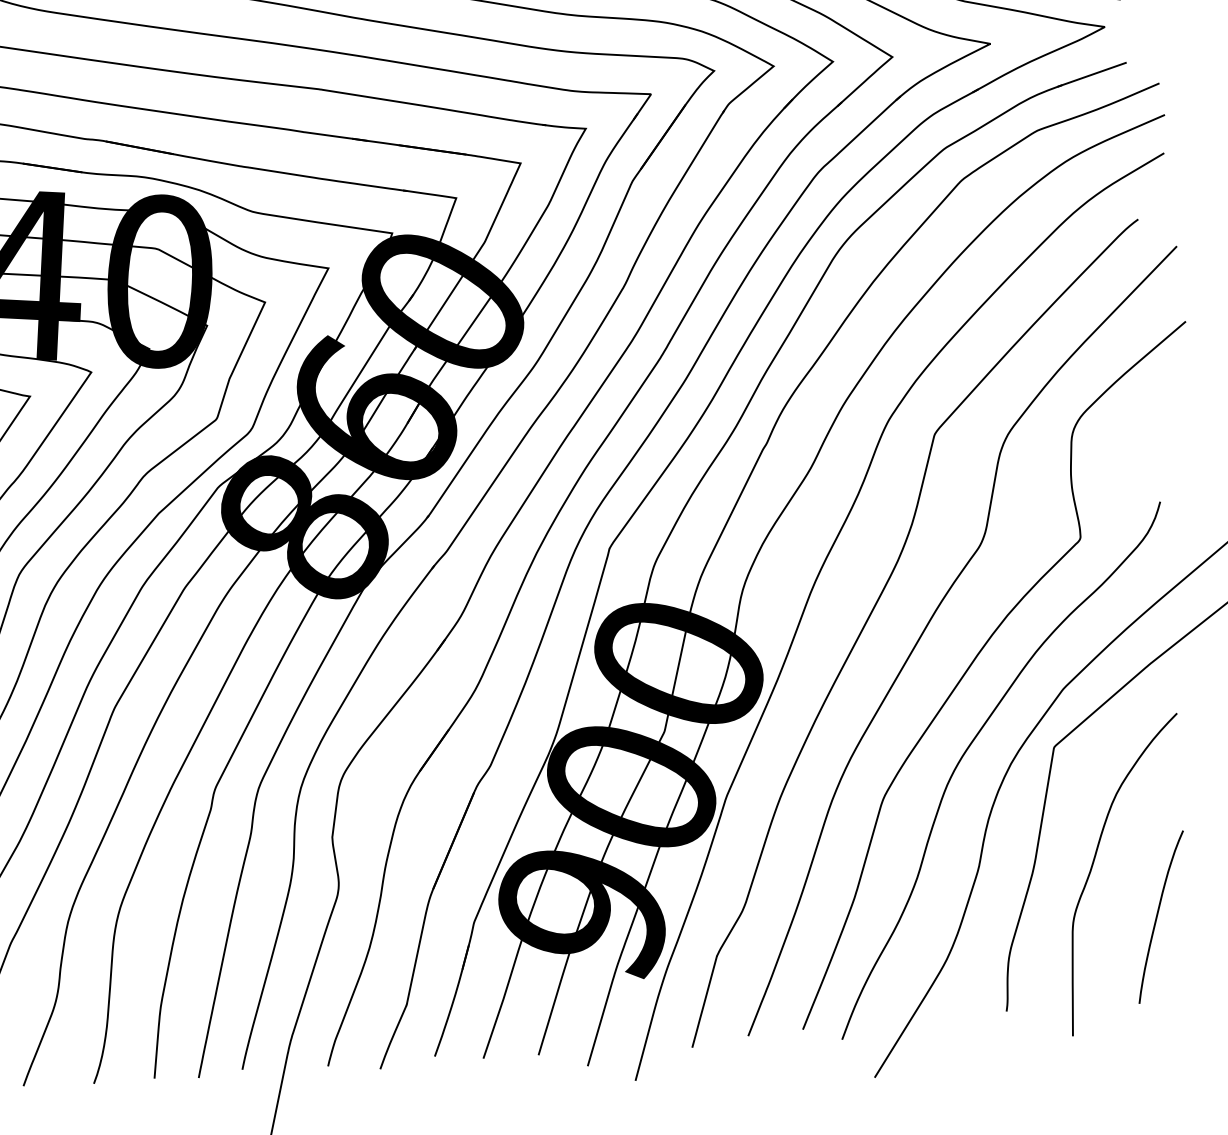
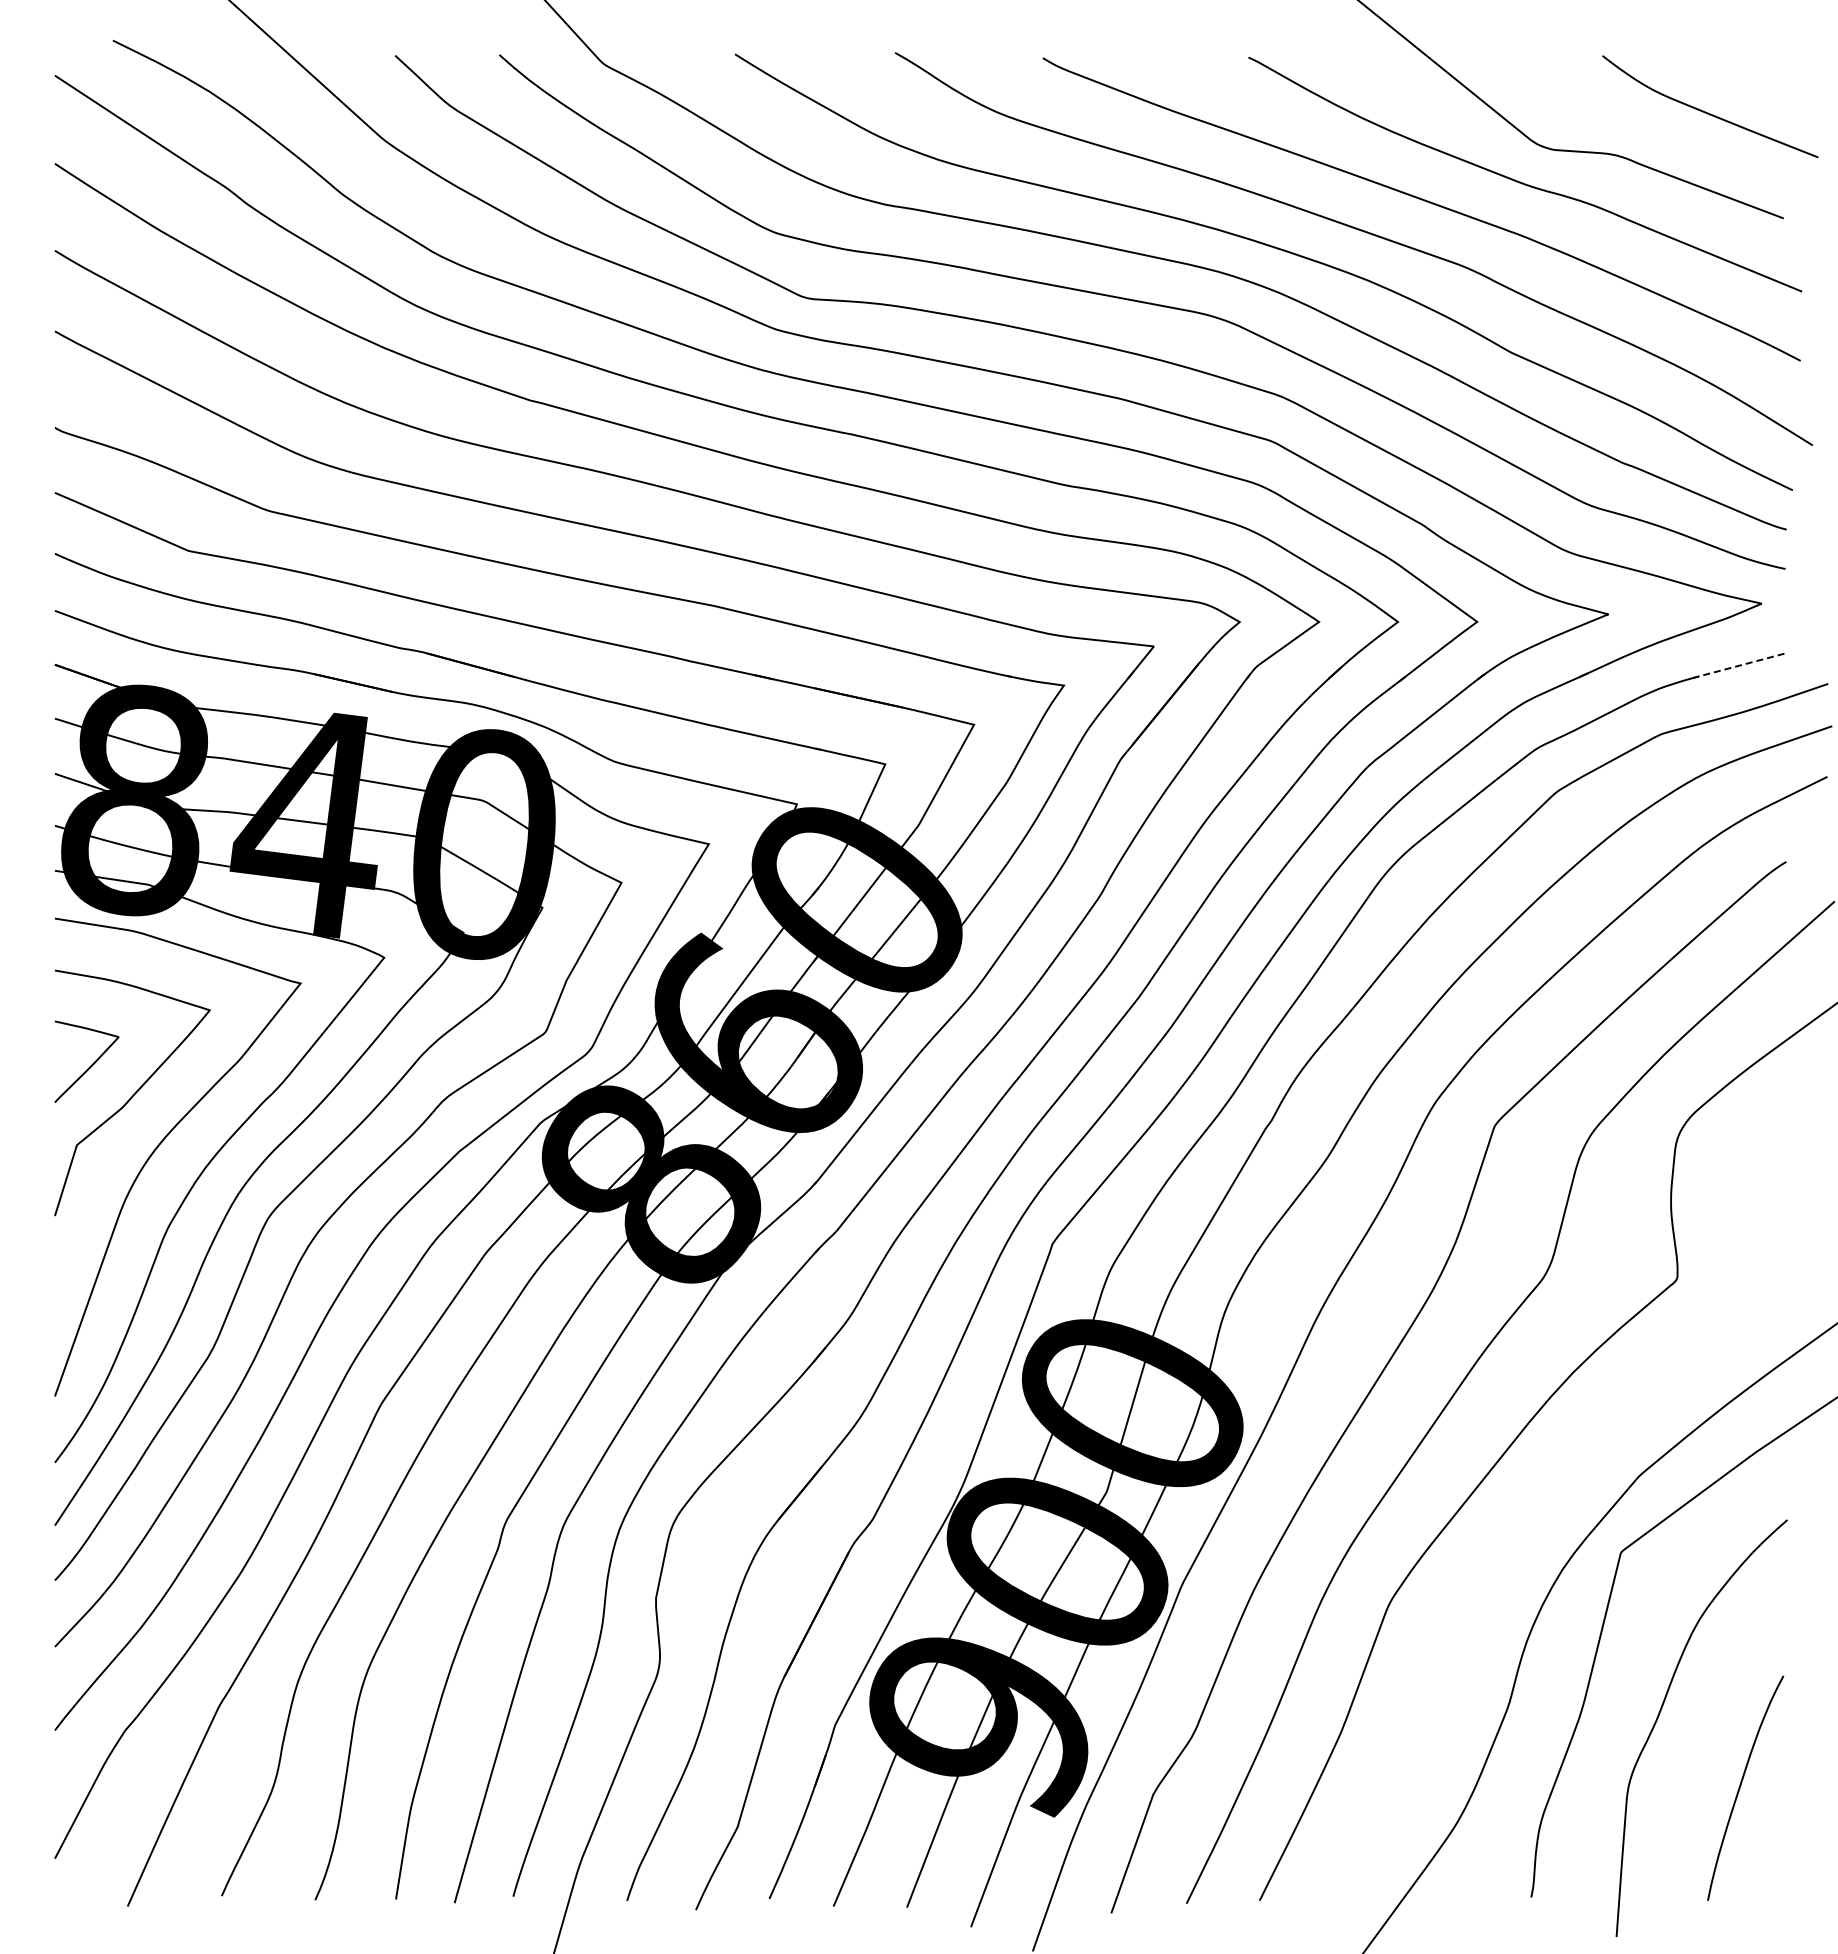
line: (1091, 74) -> (1739, 665), solid -> dashed
curve: (969, 747) -> (1509, 1543), removed

